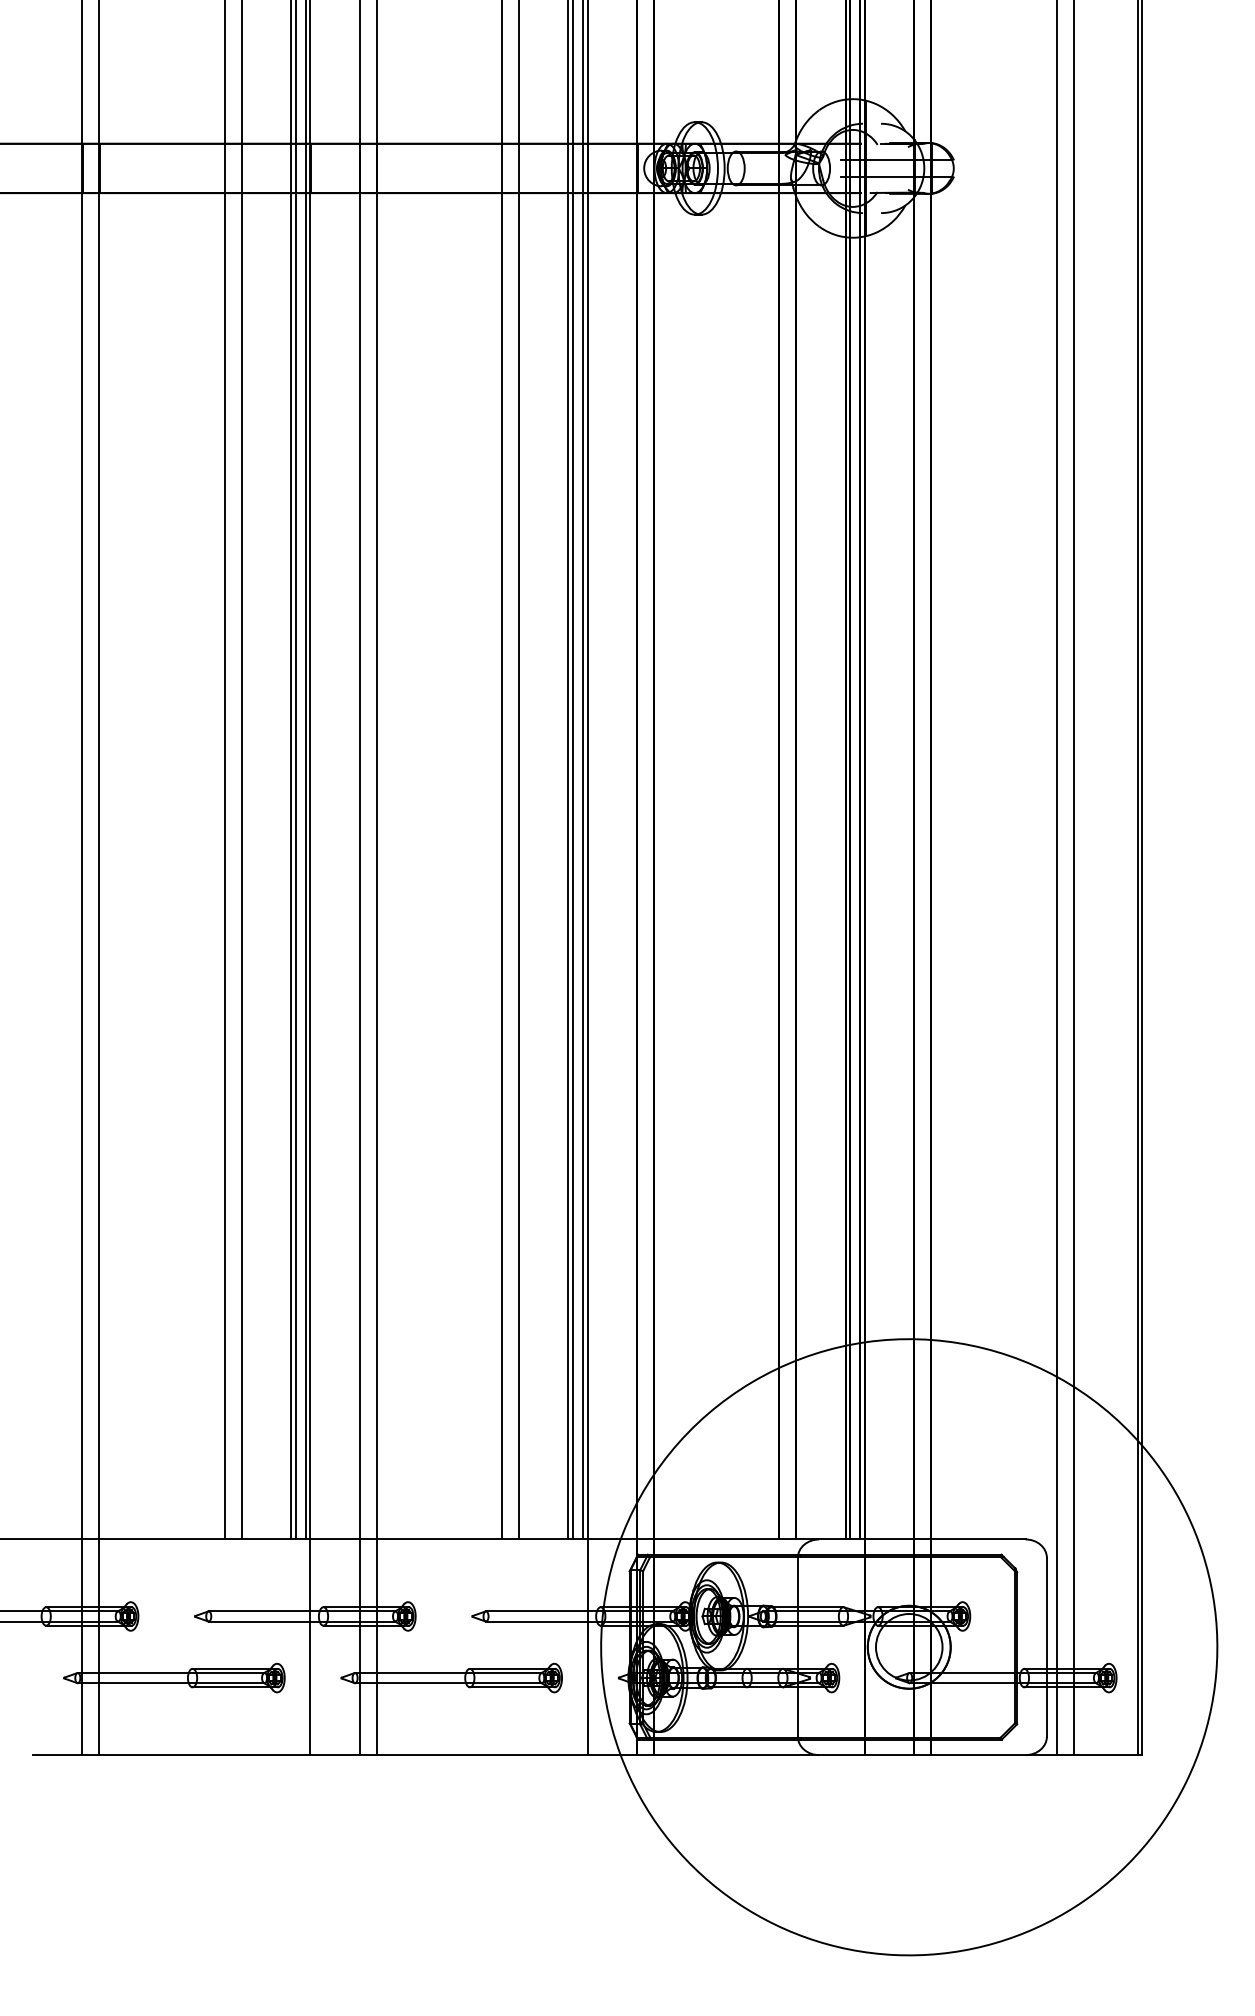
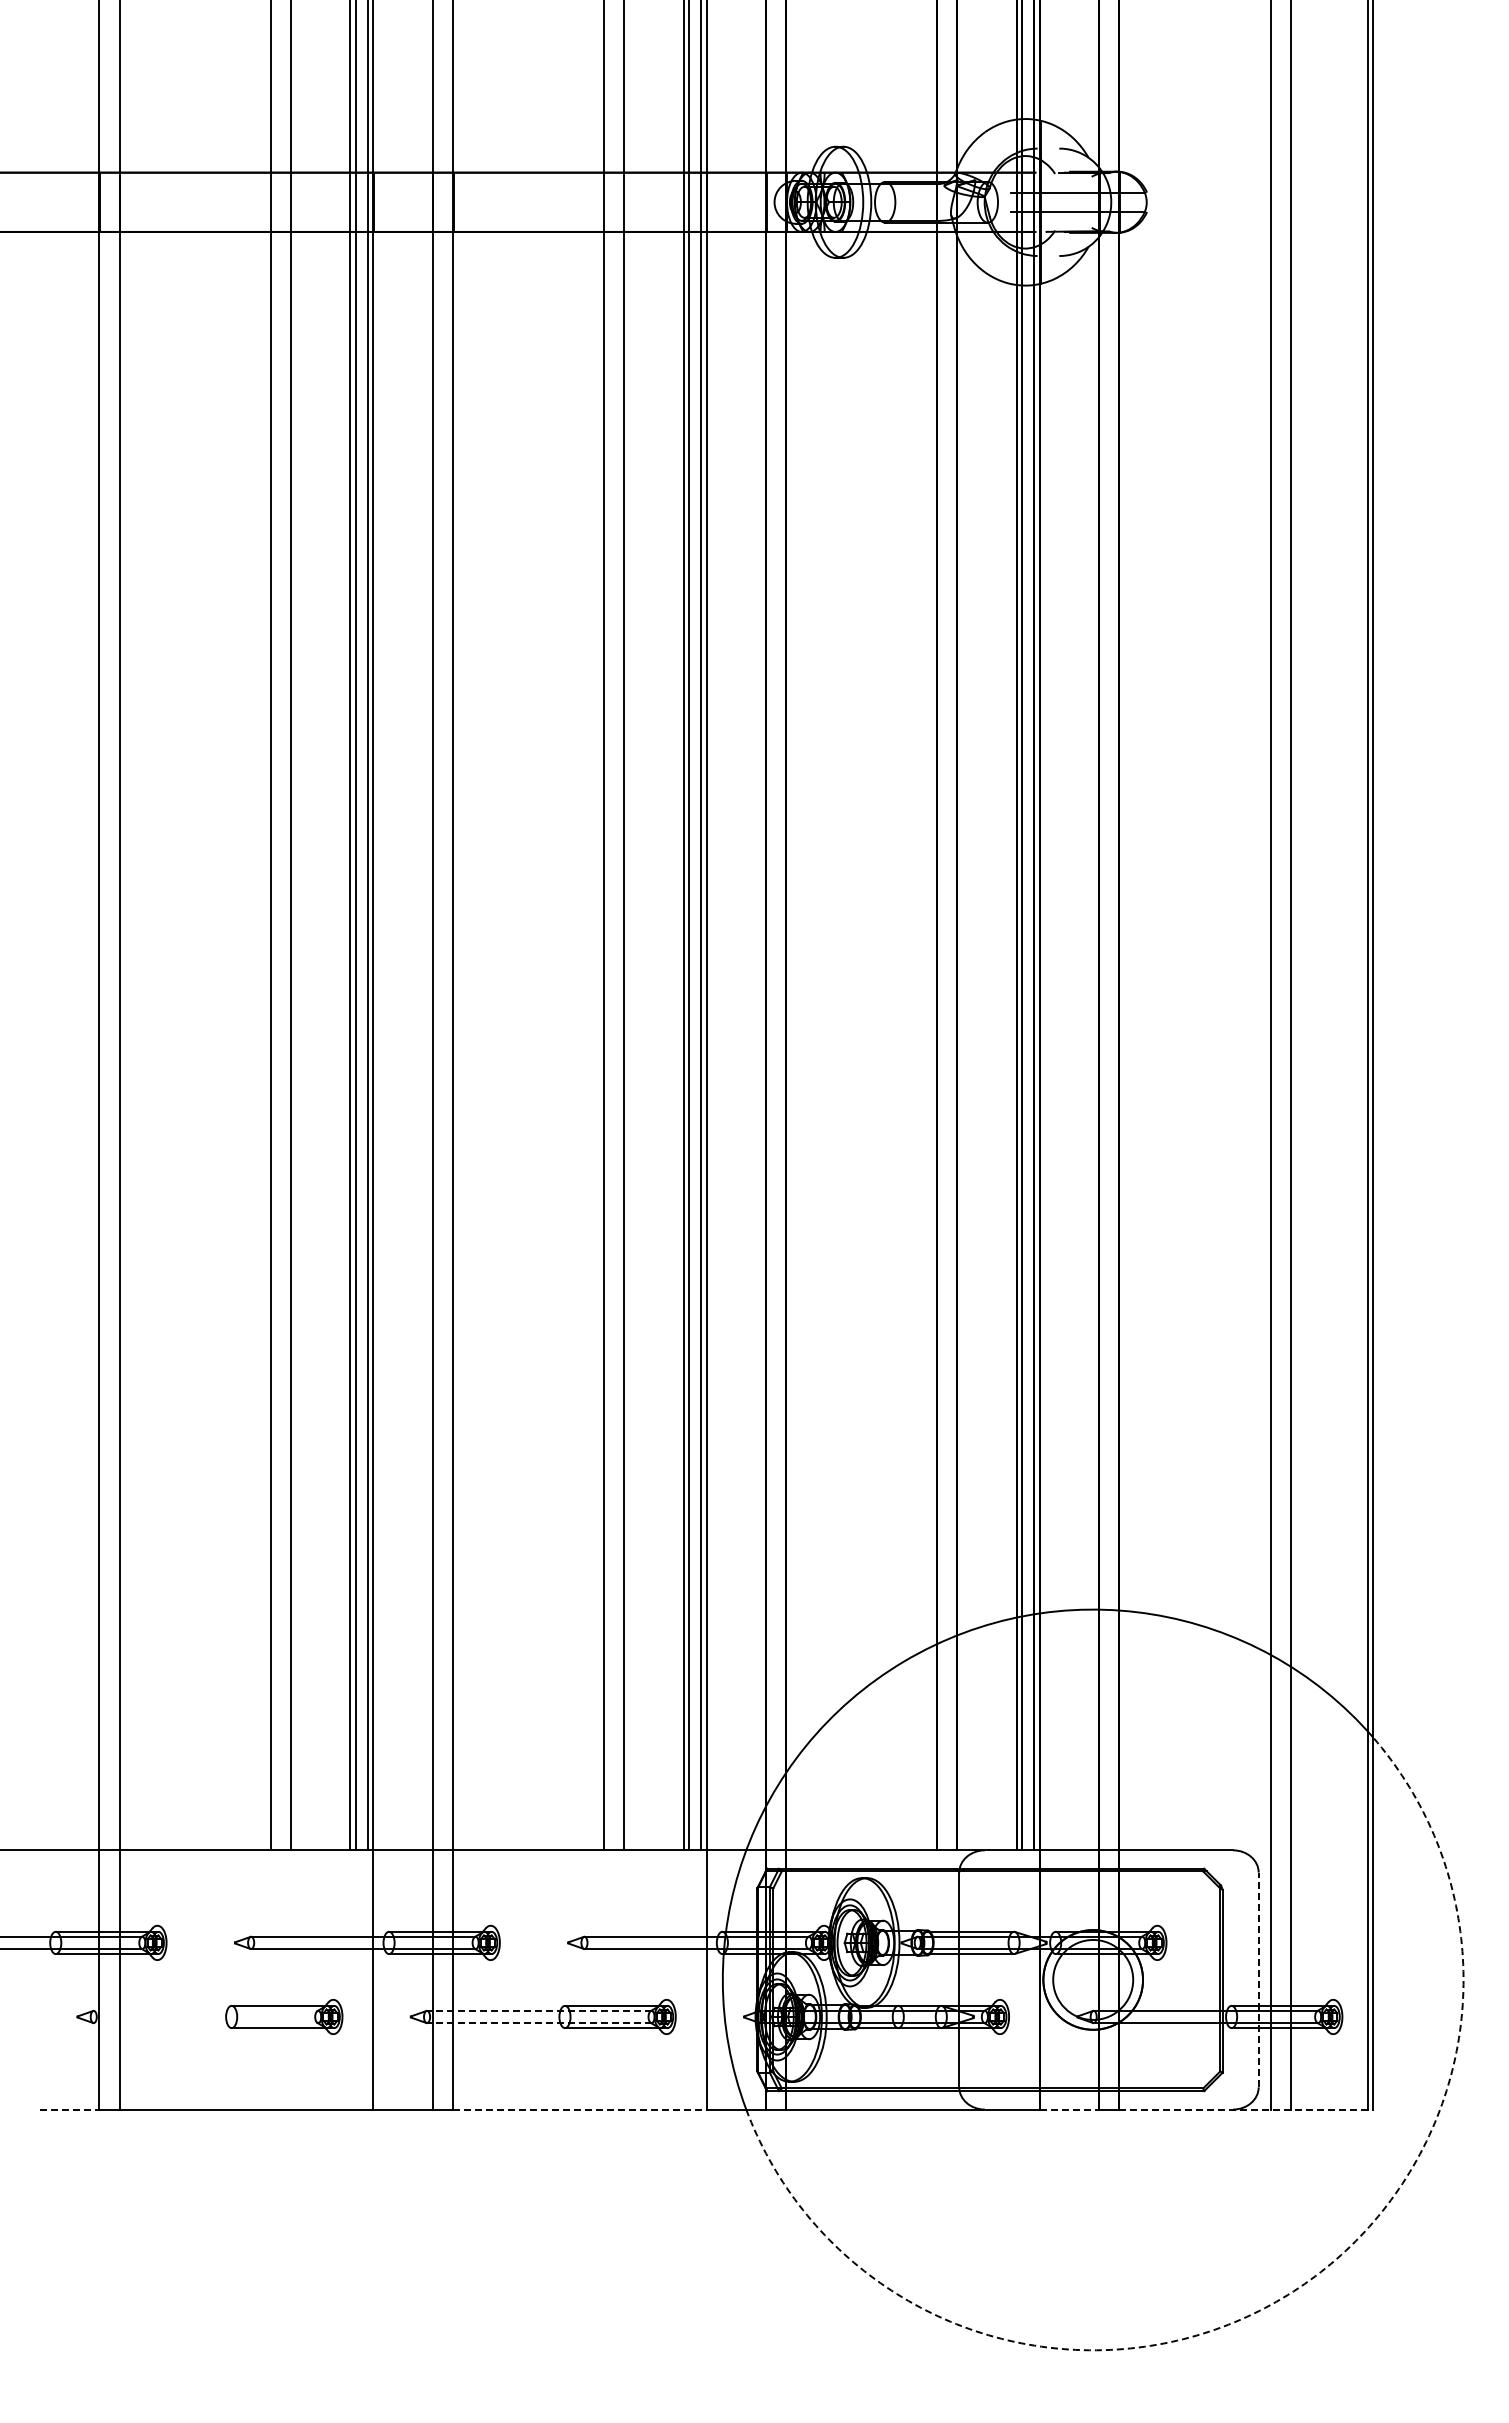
line: (1046, 1646) -> (1258, 1979), solid -> dashed
line: (170, 1672) -> (205, 2010), removed
line: (447, 1672) -> (538, 2010), solid -> dashed
line: (170, 1683) -> (205, 2023), removed
line: (447, 1683) -> (538, 2023), solid -> dashed
line: (57, 1755) -> (69, 2109), solid -> dashed
line: (481, 1755) -> (579, 2109), solid -> dashed
line: (889, 1755) -> (1069, 2109), solid -> dashed
line: (1036, 1755) -> (1246, 2109), solid -> dashed
arc: (1066, 1912) -> (1282, 2298), solid -> dashed

